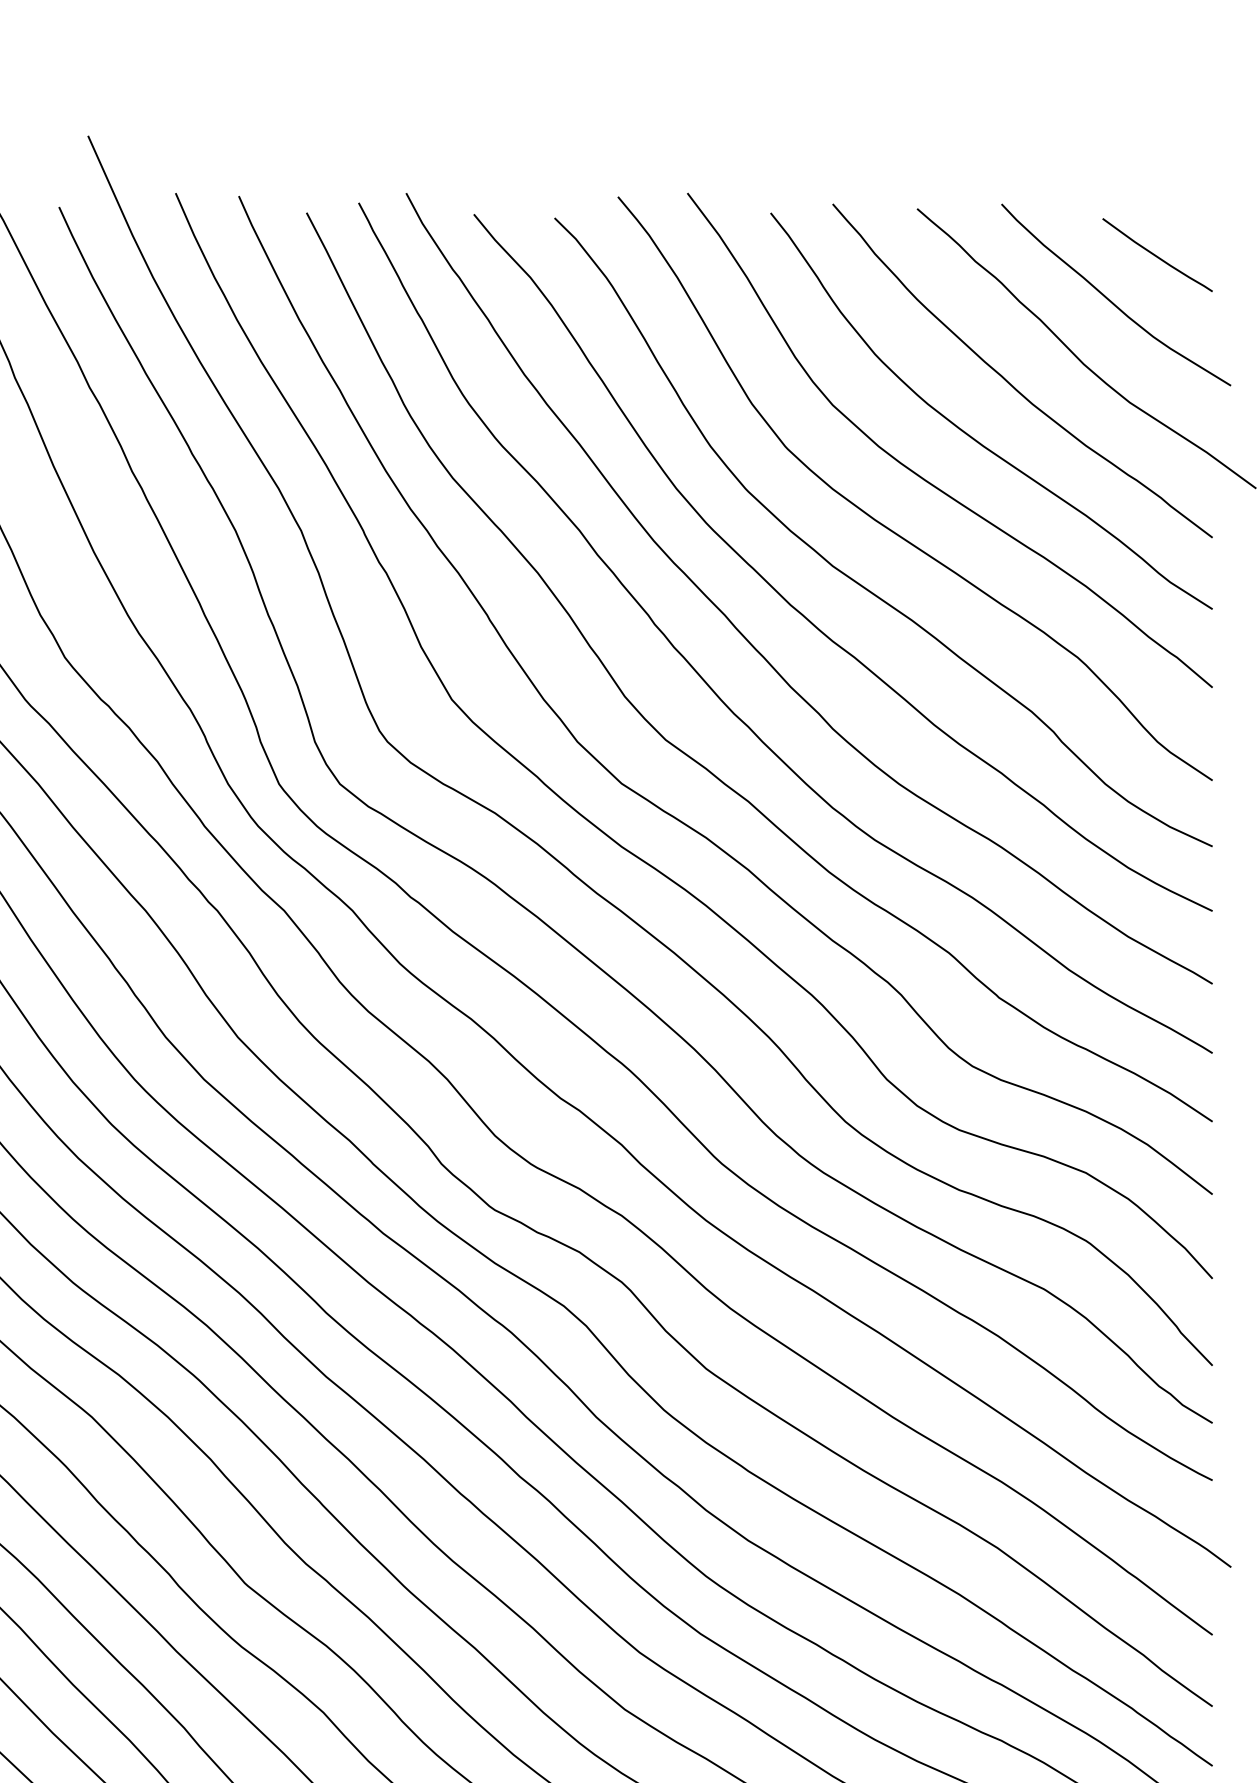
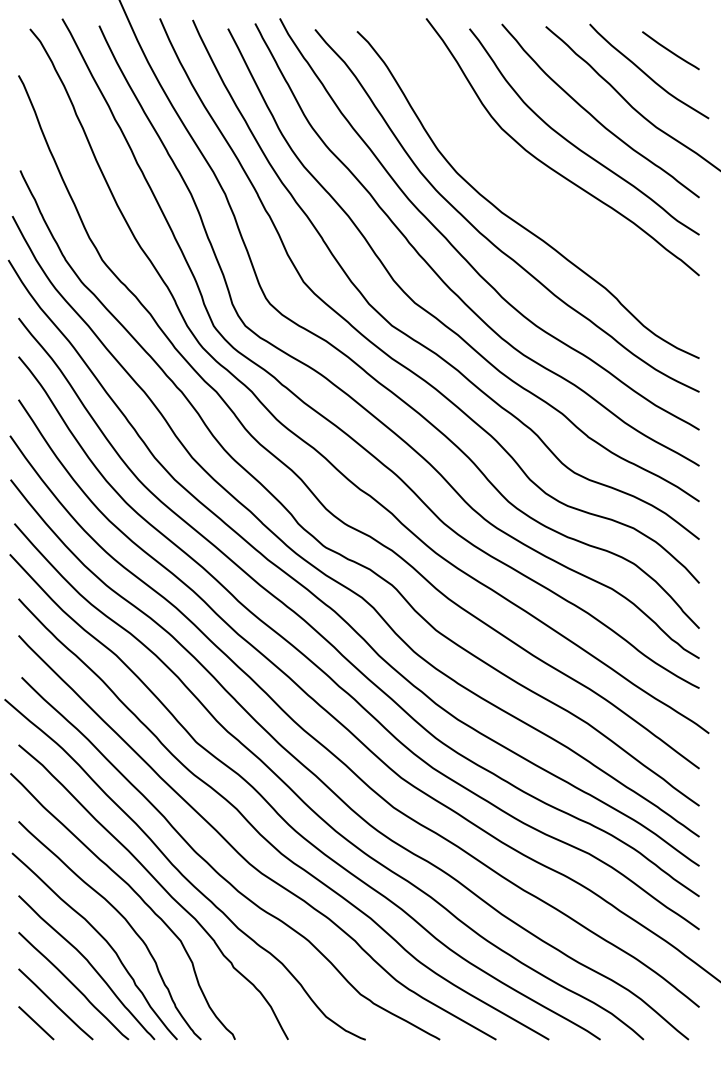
curve: (887, 525) -> (530, 191), removed

